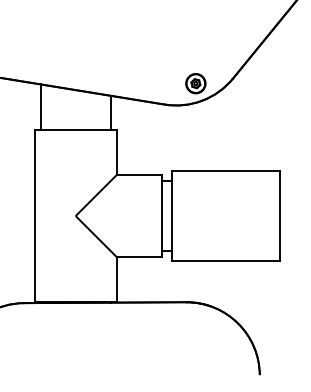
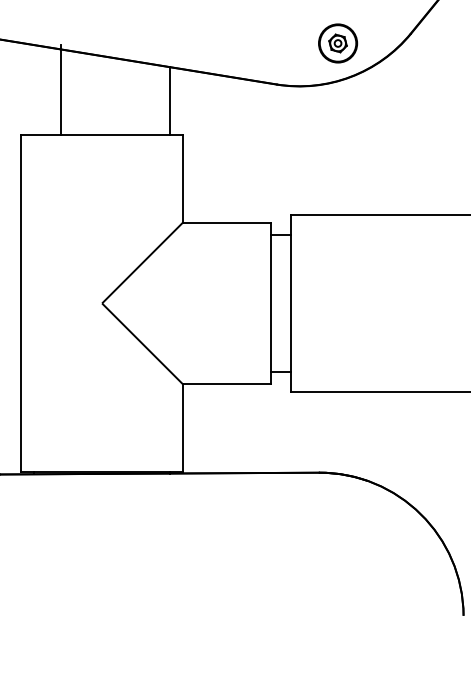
line: (40, 107) -> (60, 90), moved

